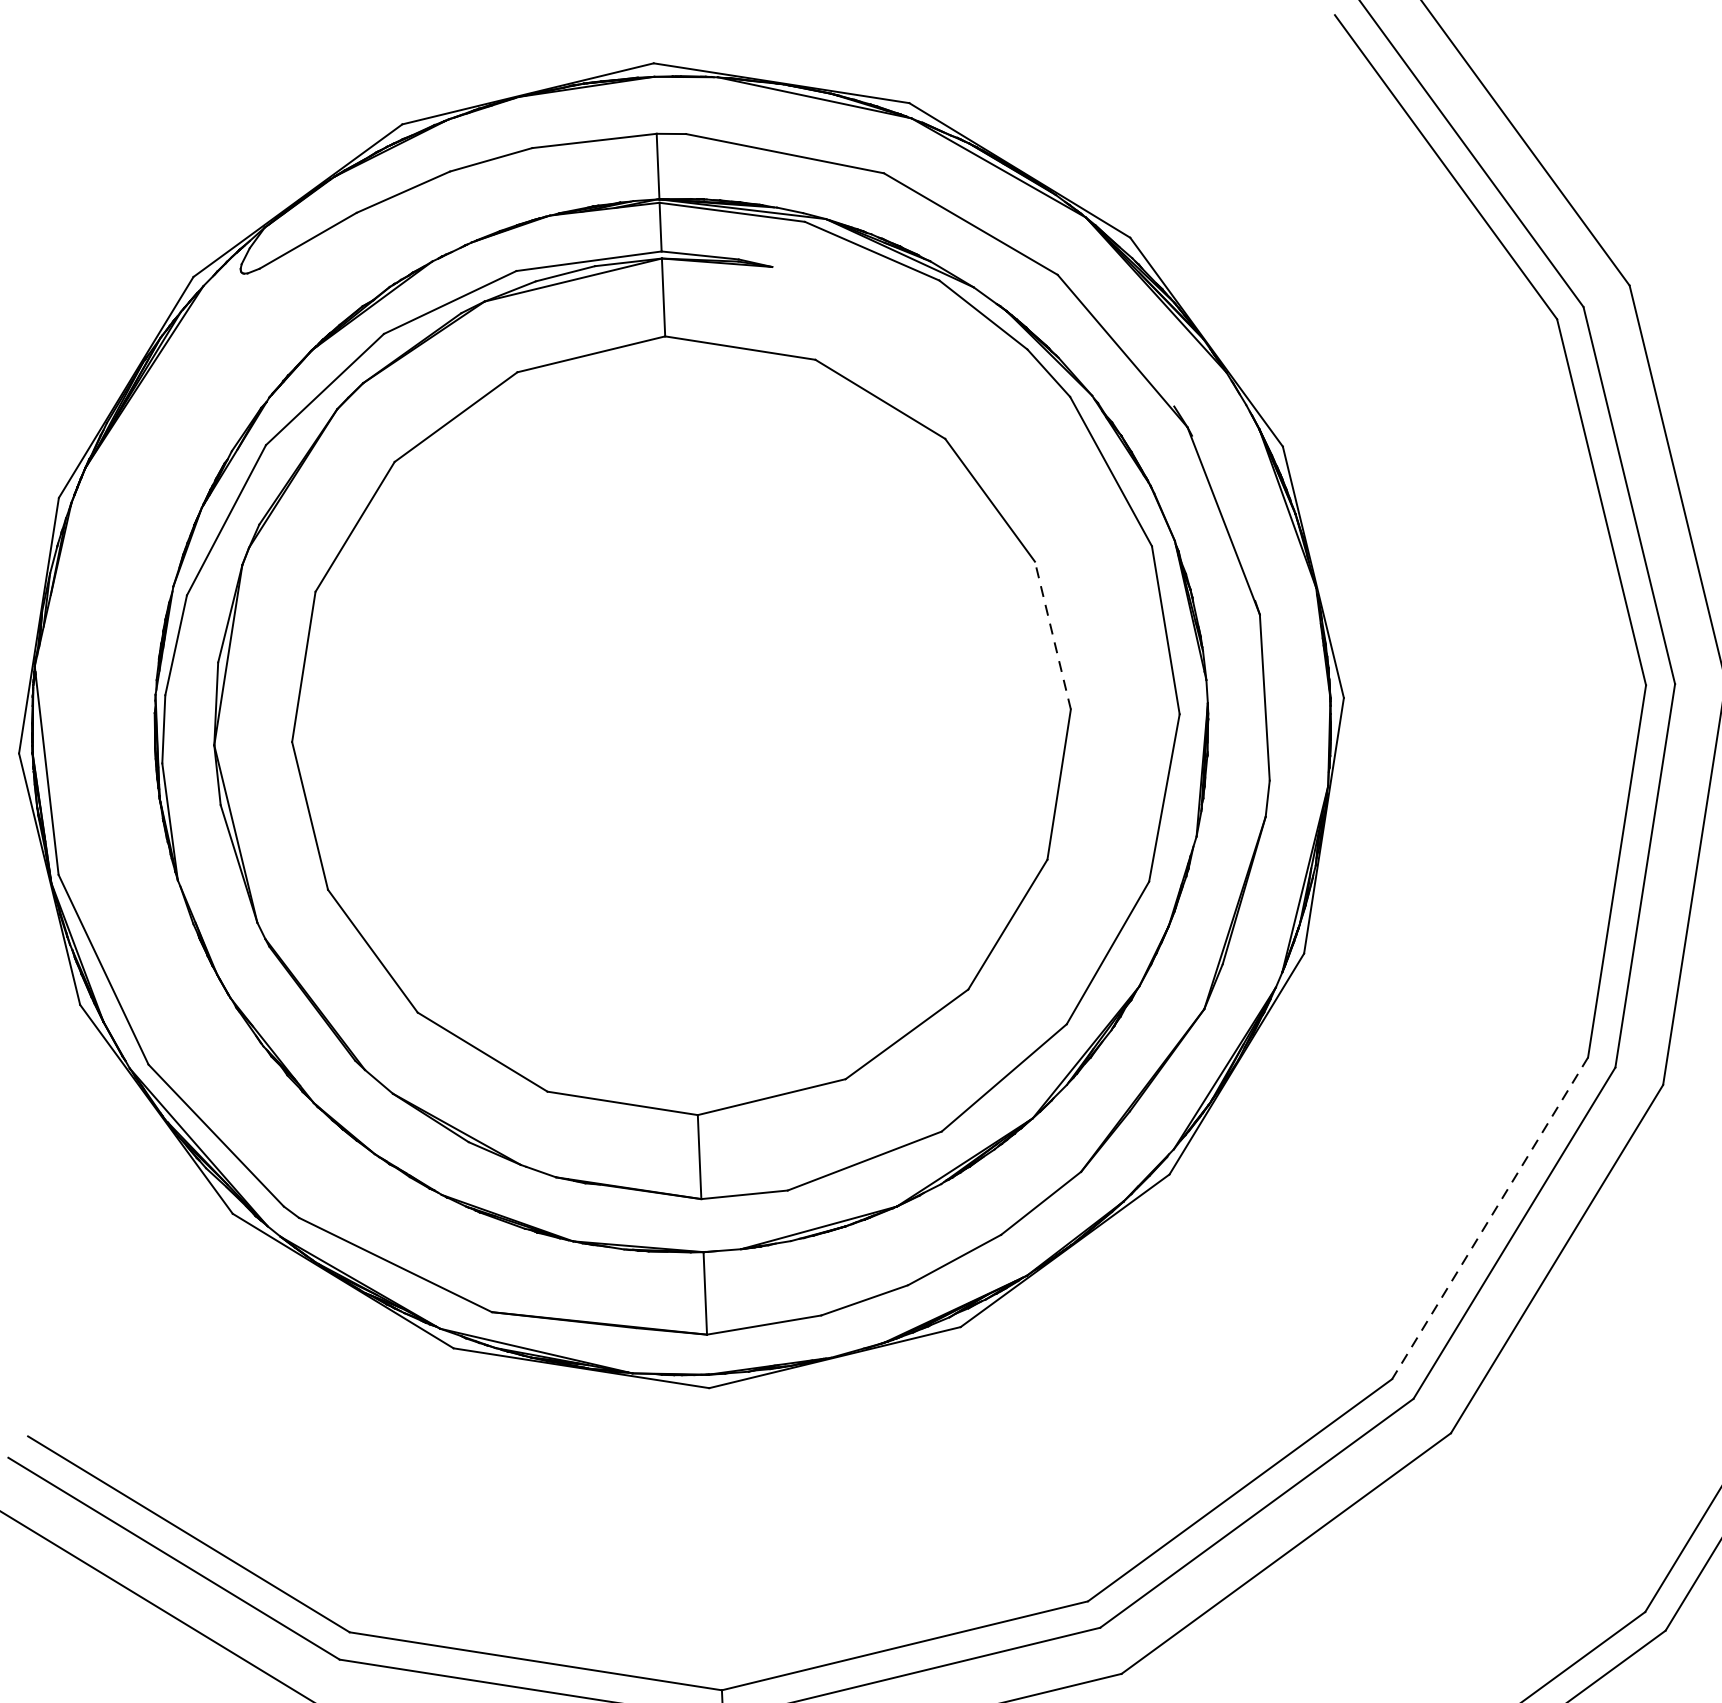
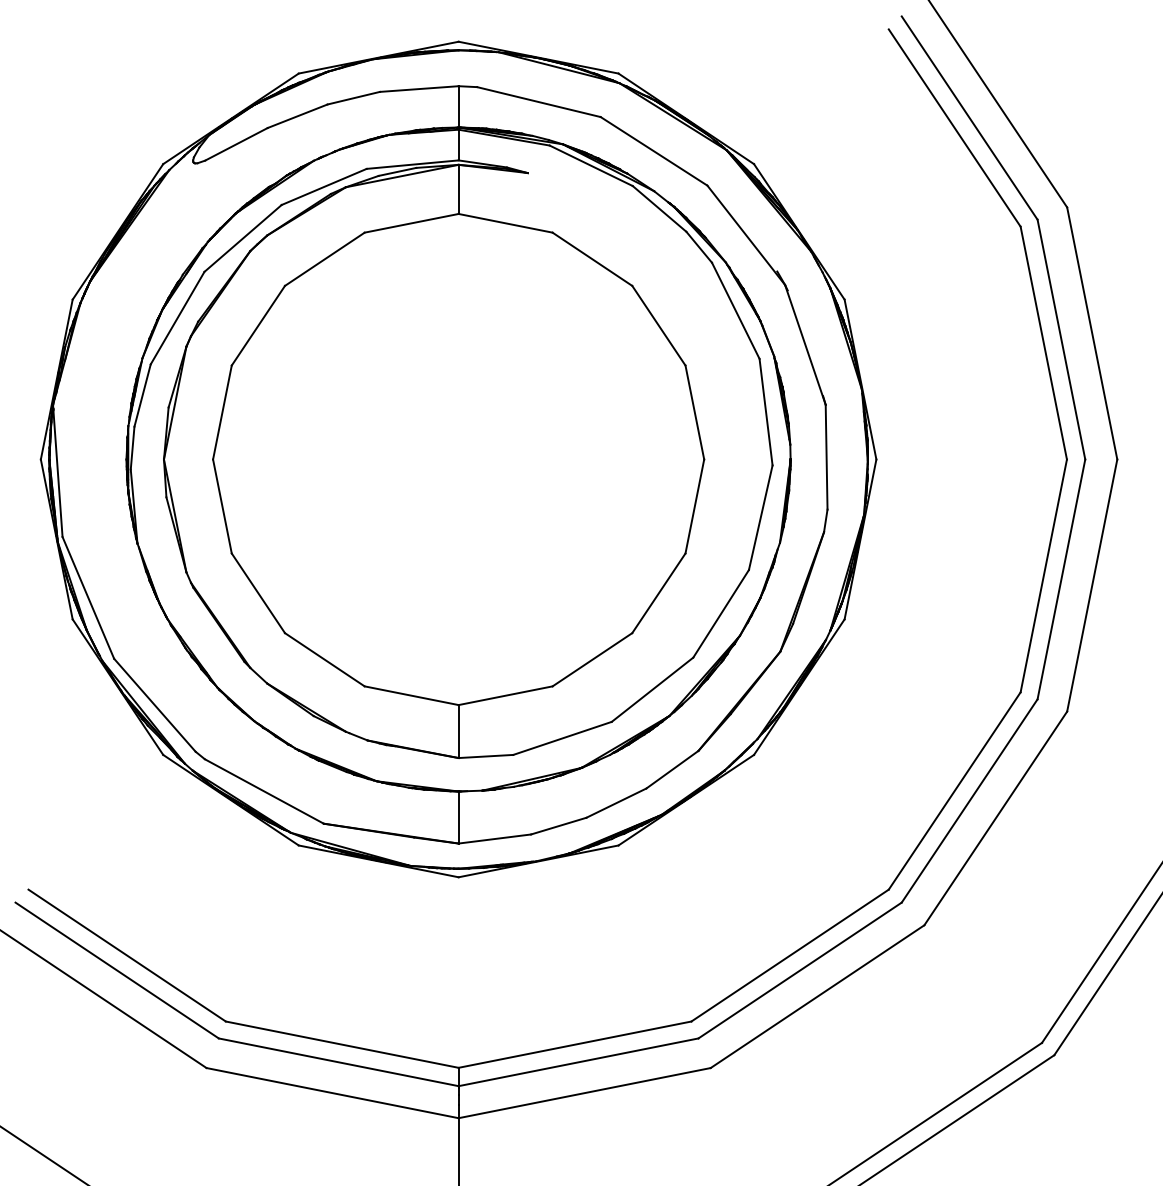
line: (1052, 635) -> (694, 412), dashed -> solid
line: (1489, 1217) -> (954, 790), dashed -> solid

